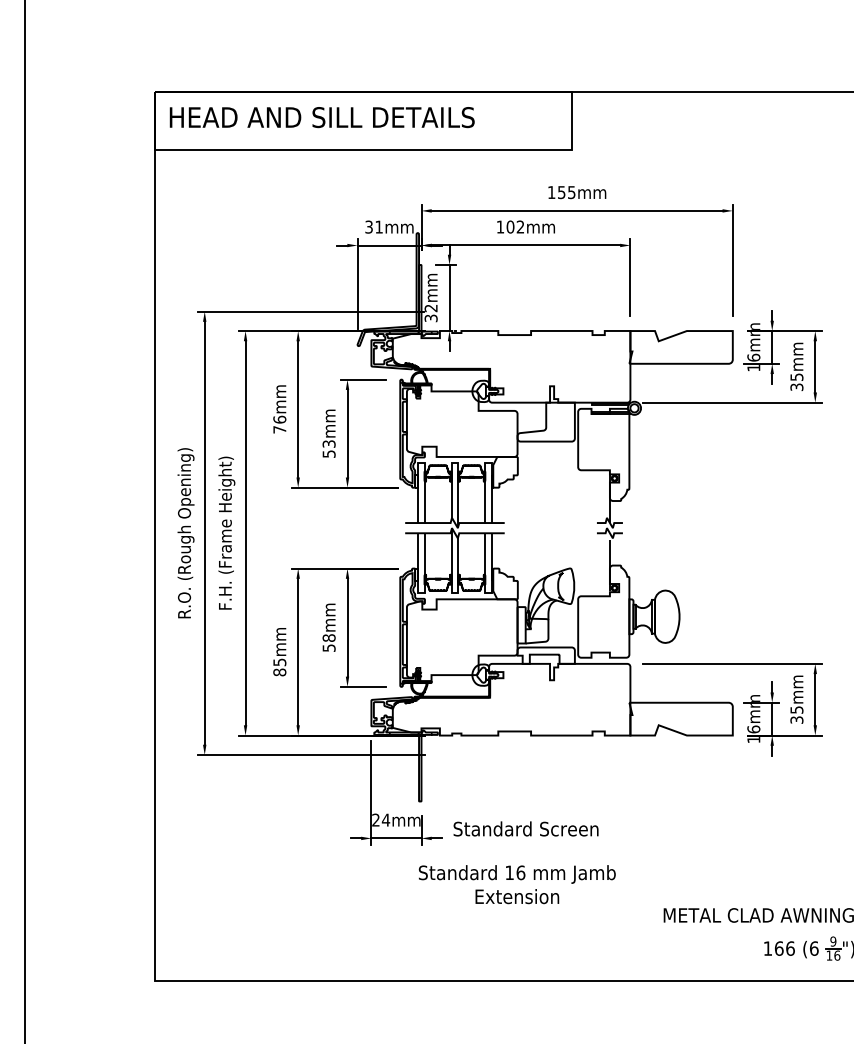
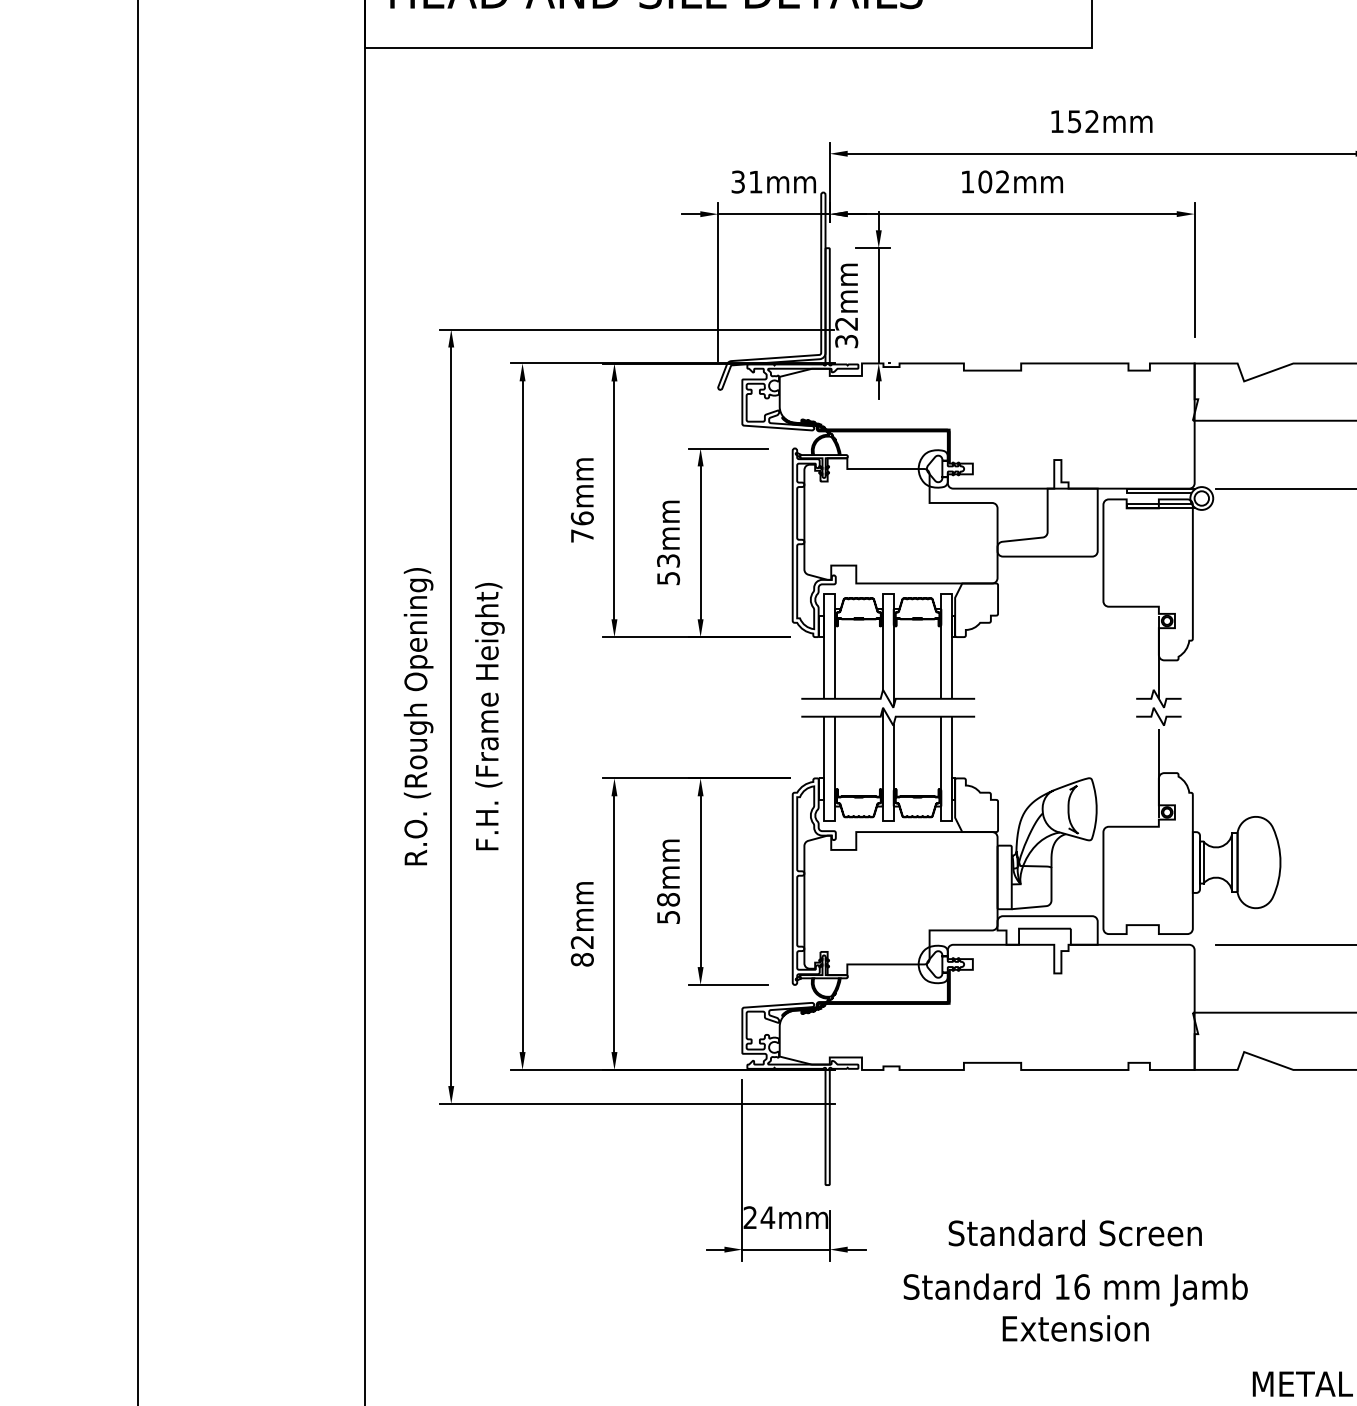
text: (571, 192) -> (1091, 121), 155mm -> 152mm
text: (279, 662) -> (581, 942), 85mm -> 82mm
text: (525, 828) -> (1074, 1232), moved
text: (516, 884) -> (1074, 1307), moved

